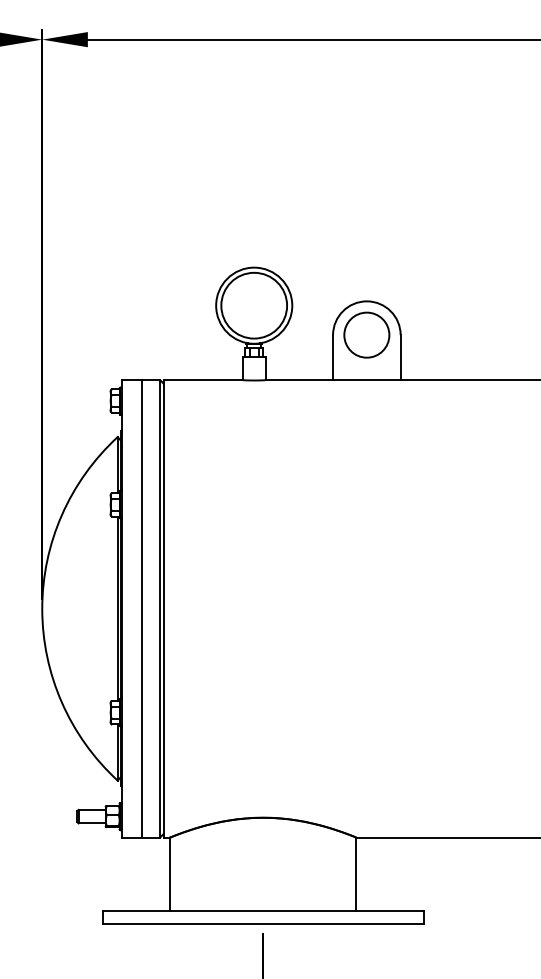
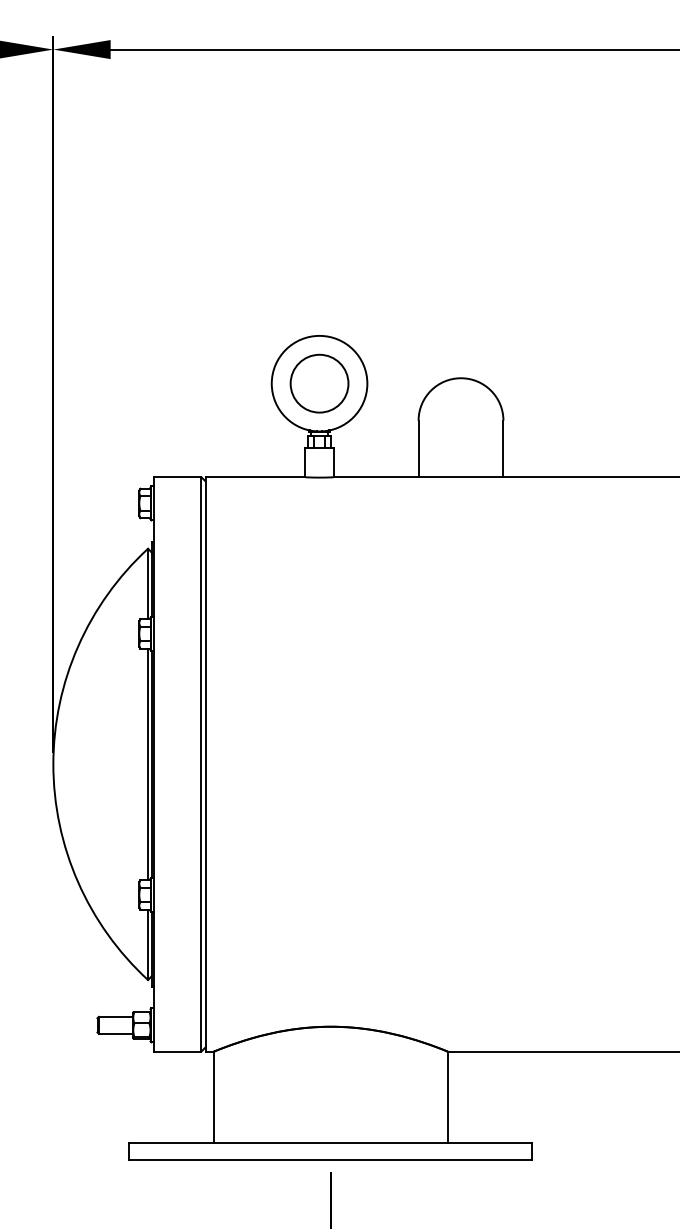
circle: (254, 305) -> (319, 383), size x0.7
circle: (366, 335) -> (460, 420), removed
line: (141, 608) -> (178, 764), removed

